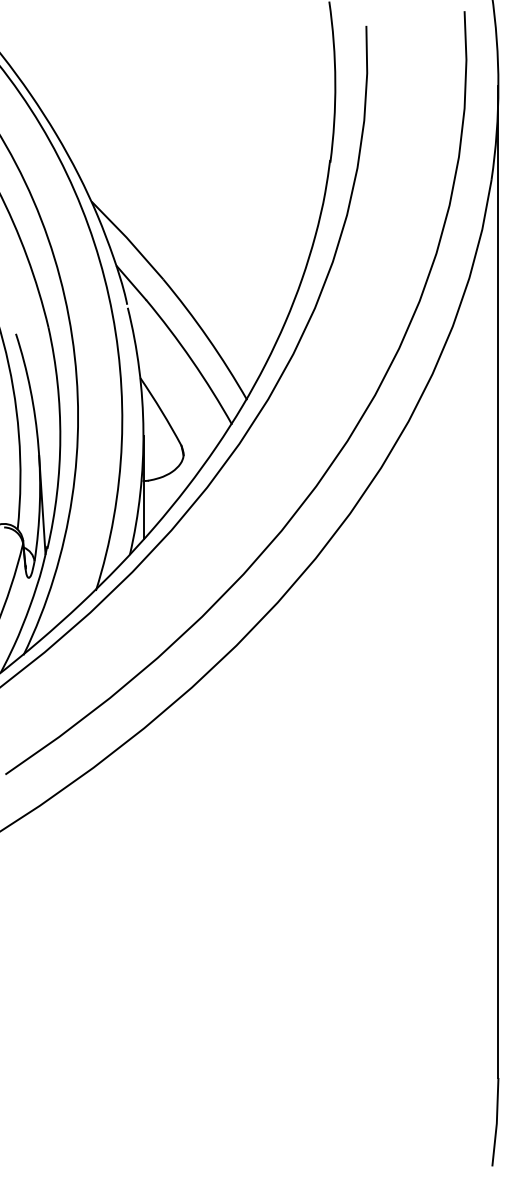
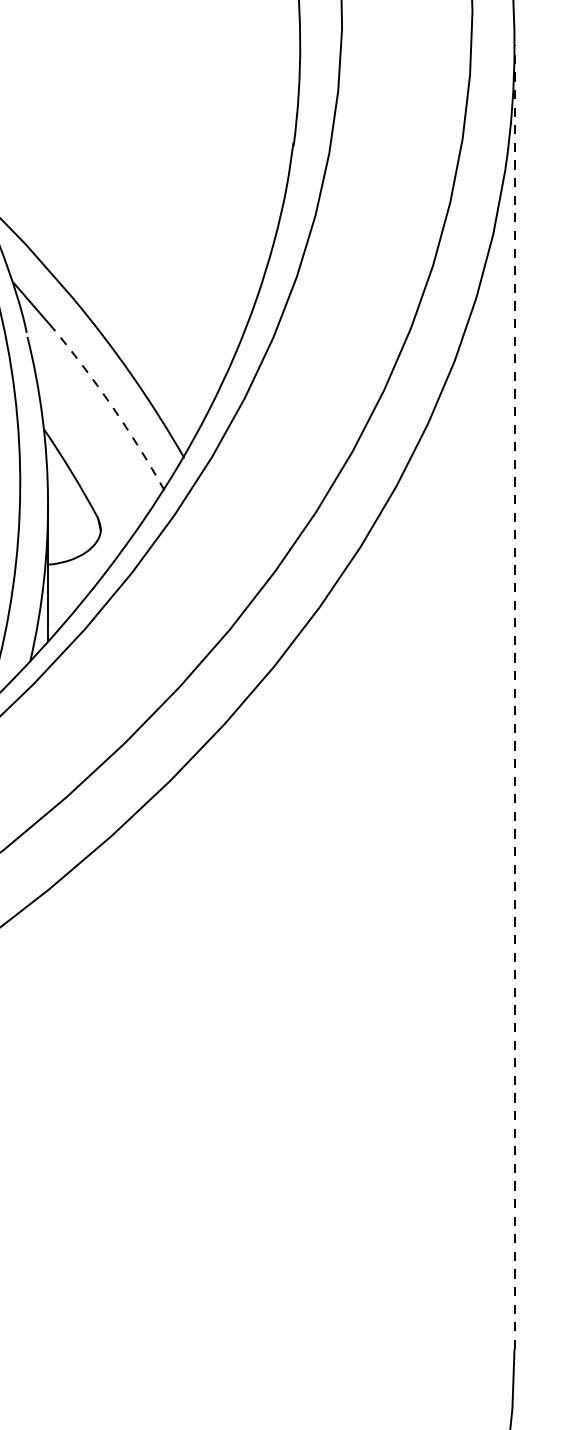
arc: (191, 360) -> (111, 406), solid -> dashed
line: (498, 581) -> (514, 696), solid -> dashed

